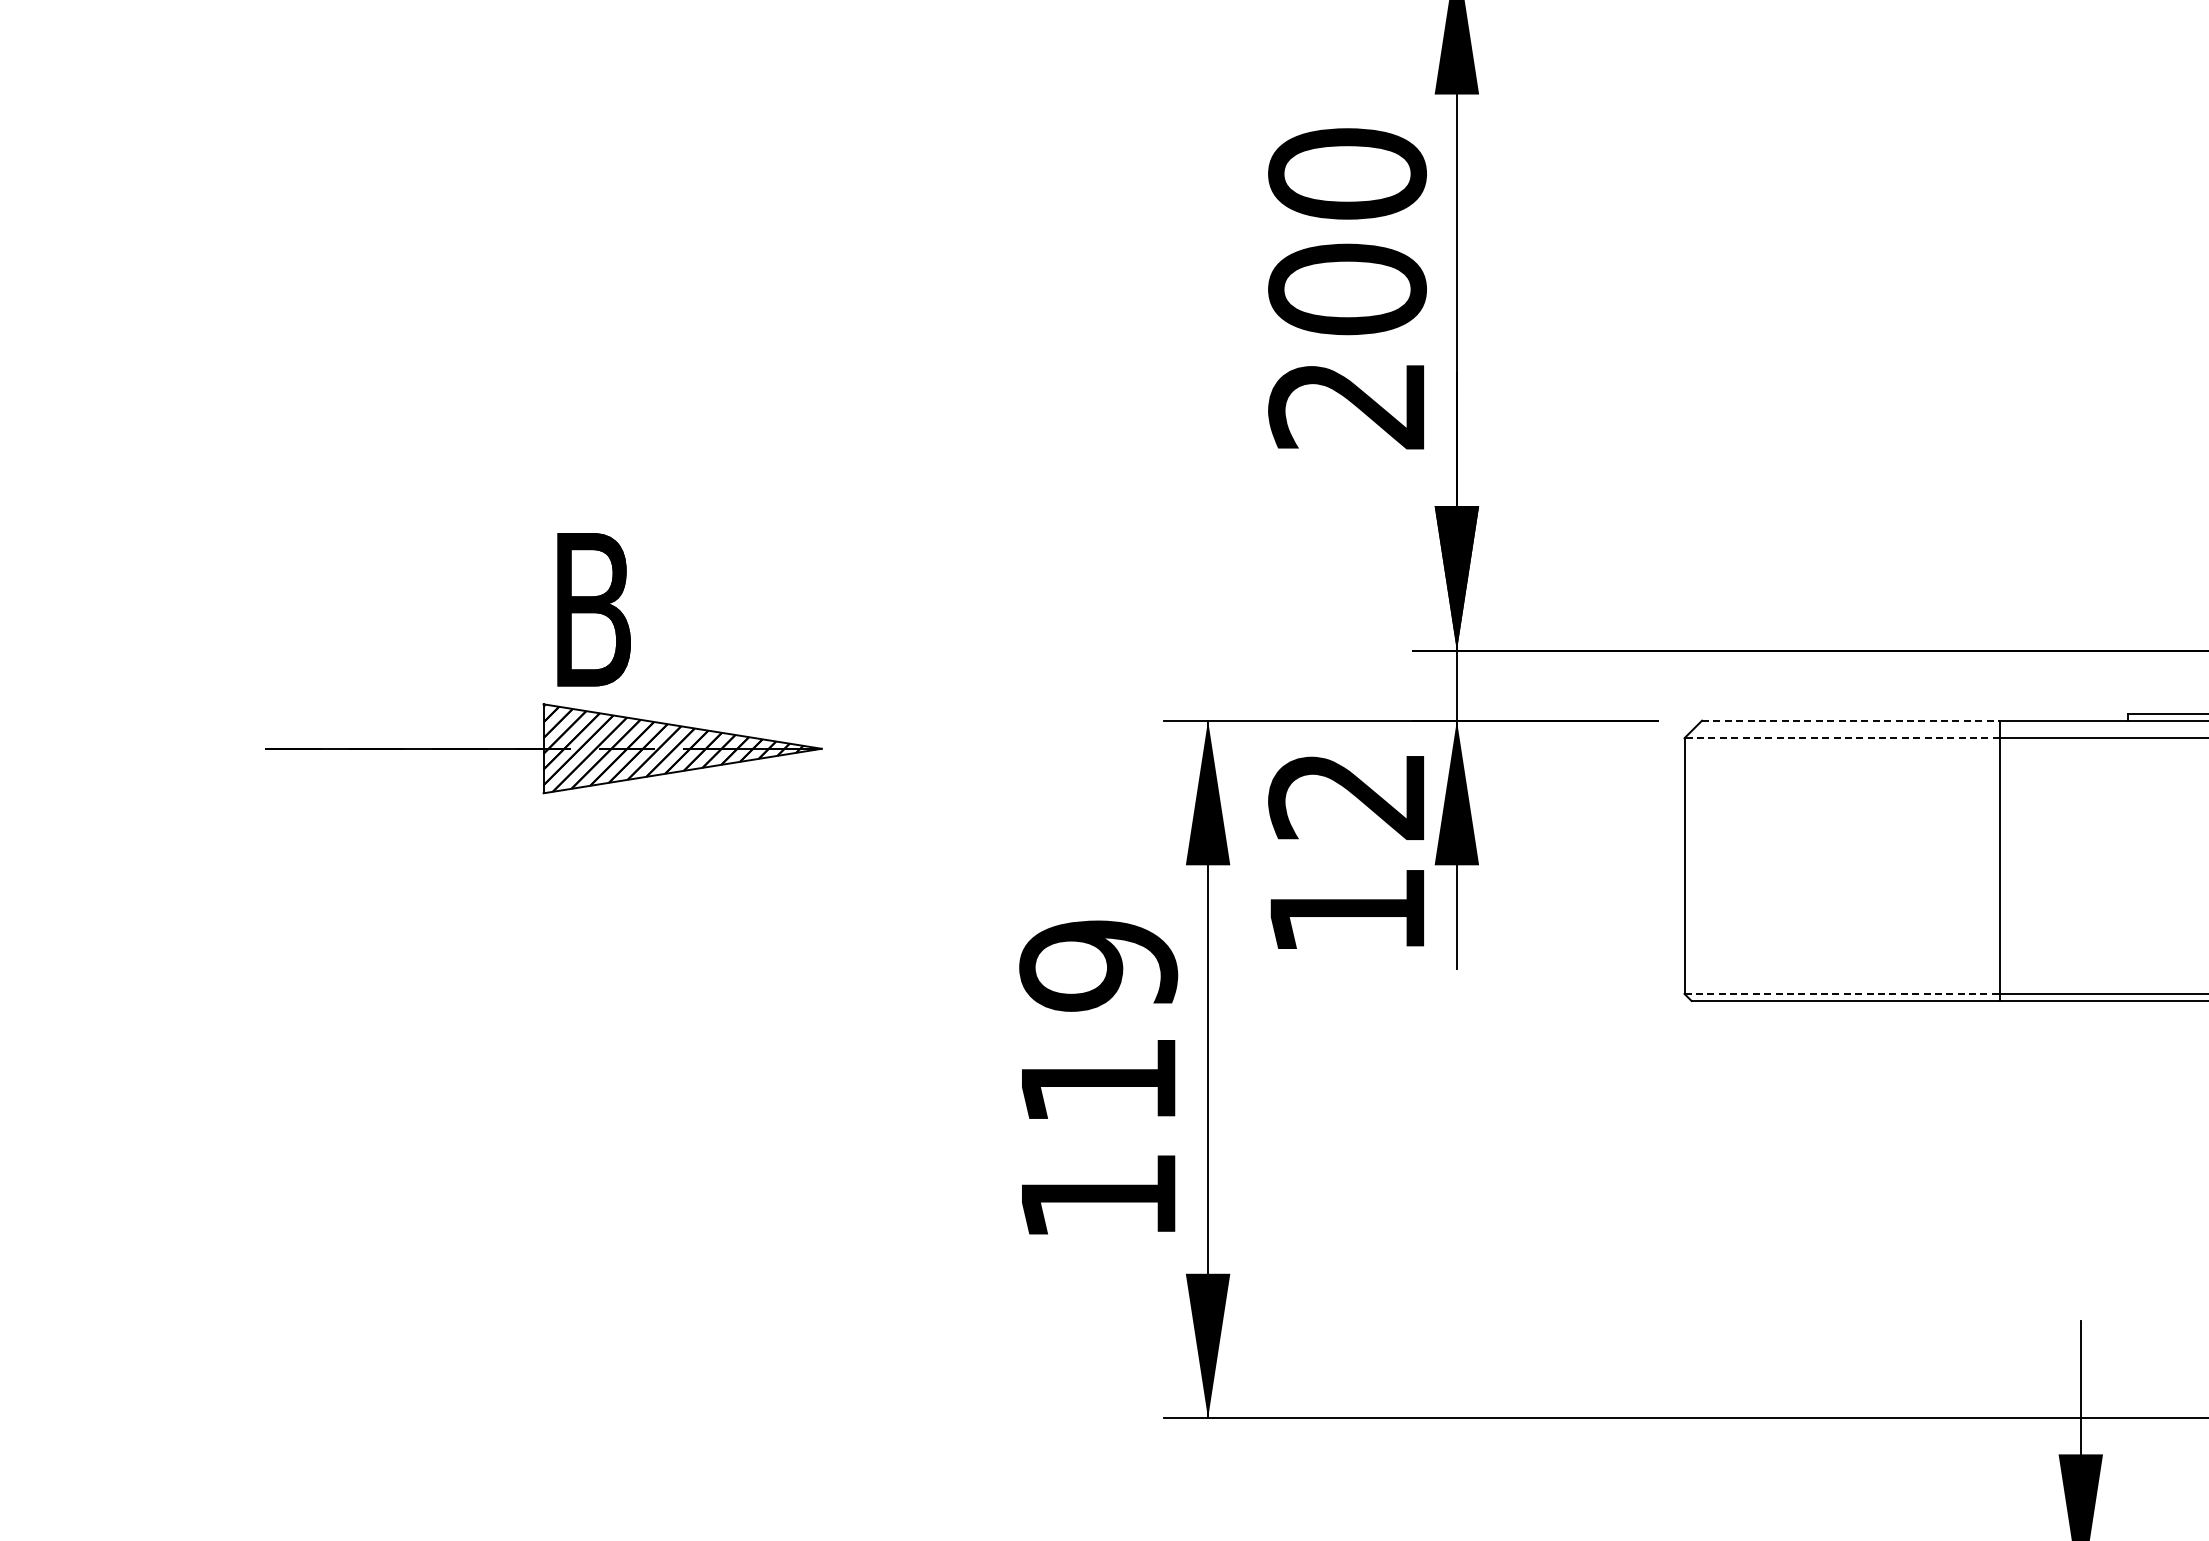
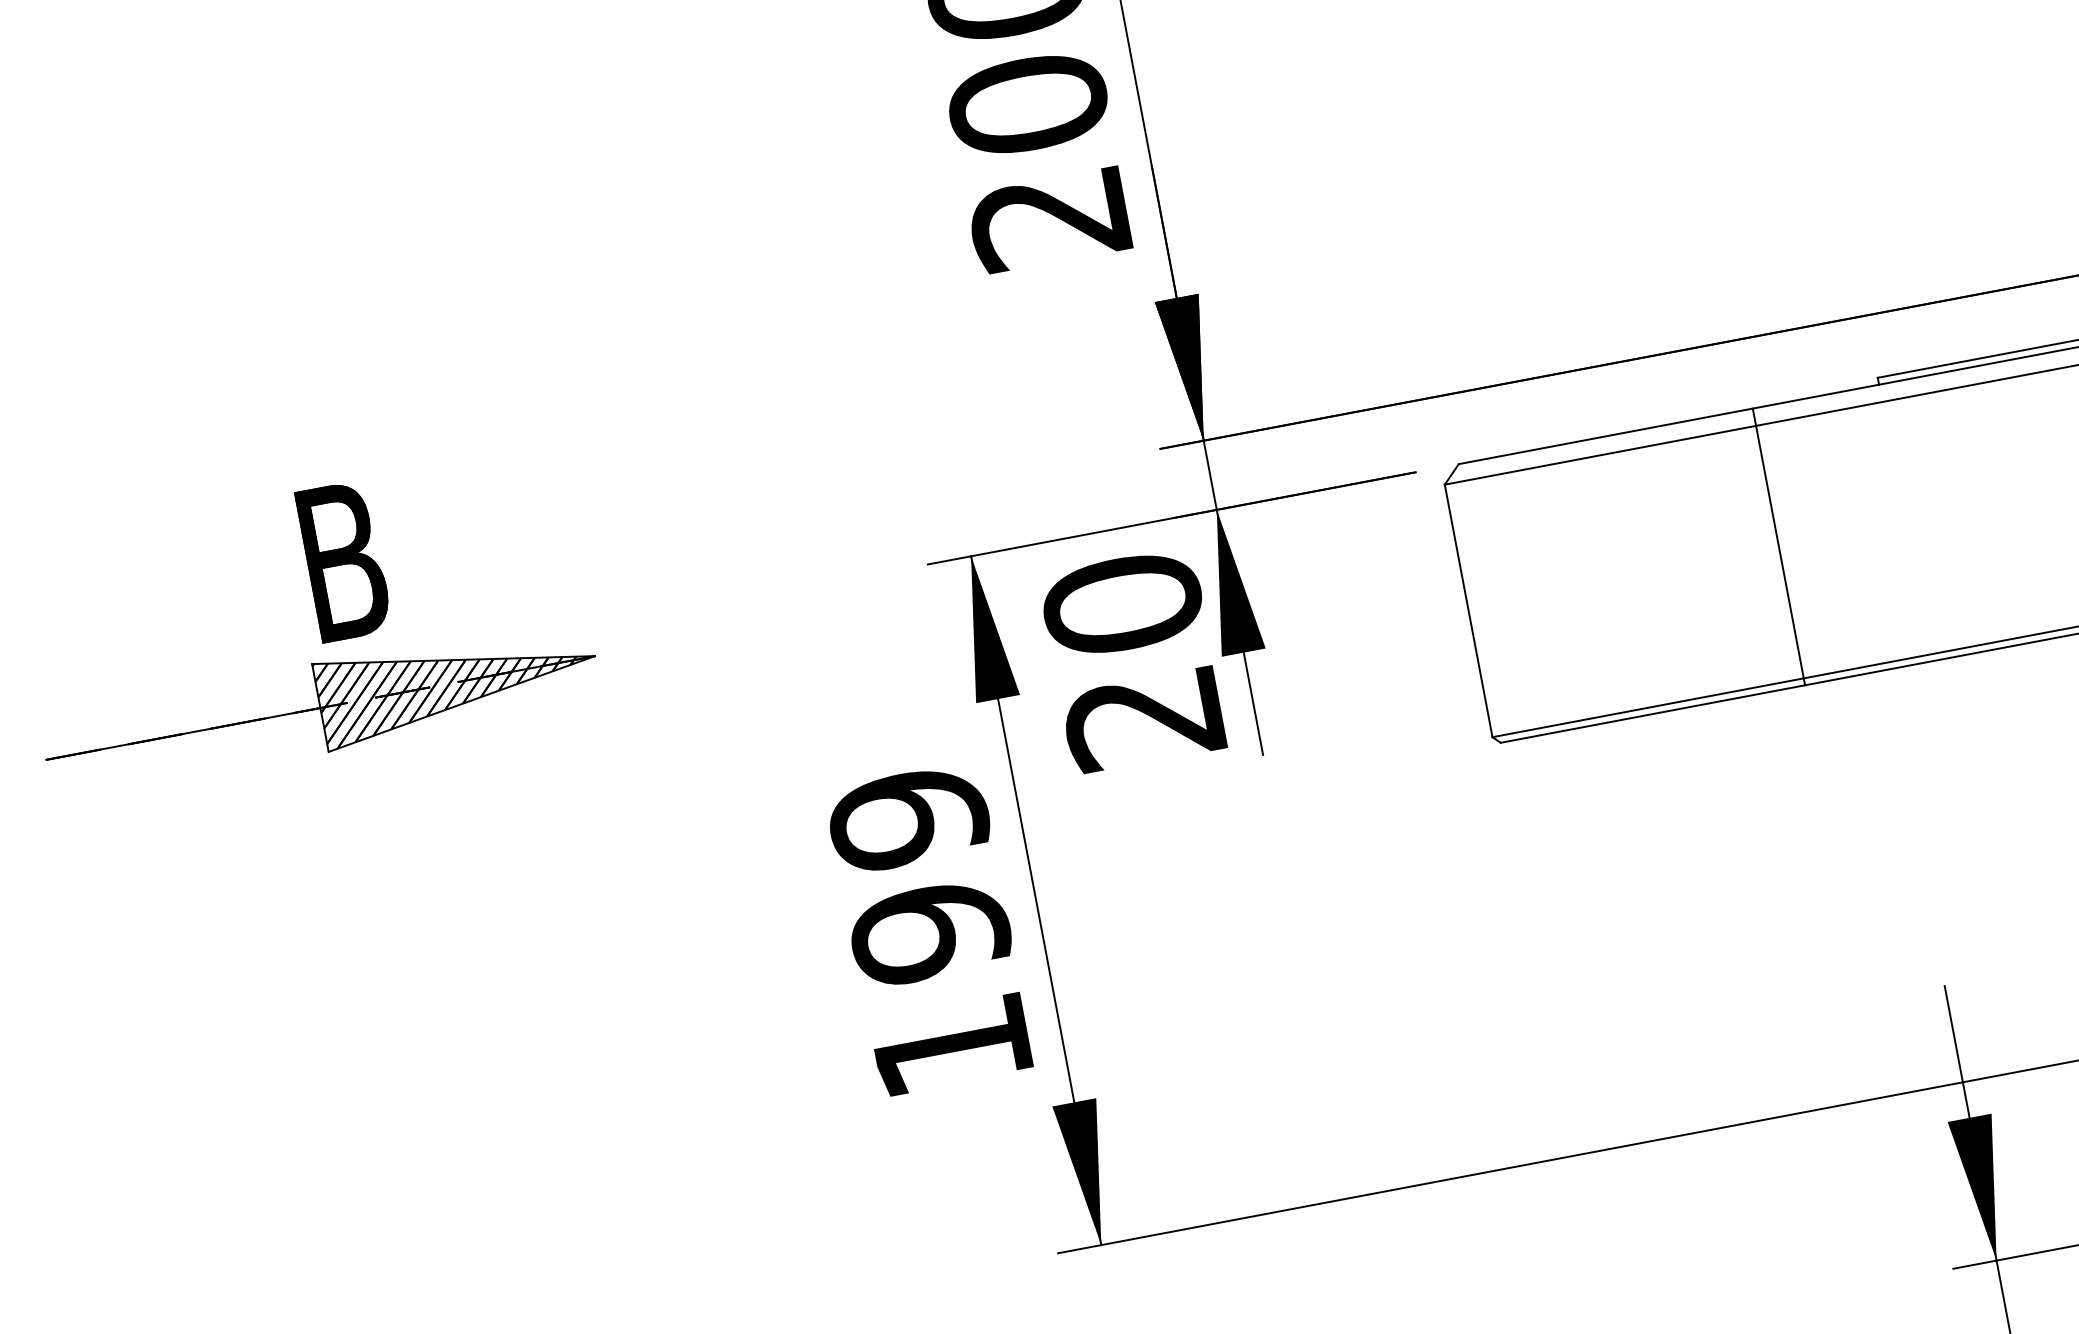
line: (1850, 720) -> (1605, 436), dashed -> solid
line: (1842, 738) -> (1600, 455), dashed -> solid
text: (1347, 852) -> (1133, 660), 12 -> 20
line: (1842, 993) -> (1648, 707), dashed -> solid
text: (1098, 1081) -> (930, 932), 119 -> 199

